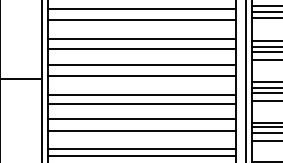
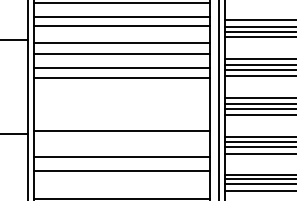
line: (141, 38) -> (121, 95), removed
line: (141, 49) -> (121, 105), removed
line: (141, 65) -> (121, 120), removed
line: (141, 95) -> (121, 148), removed
line: (141, 131) -> (121, 182), removed

